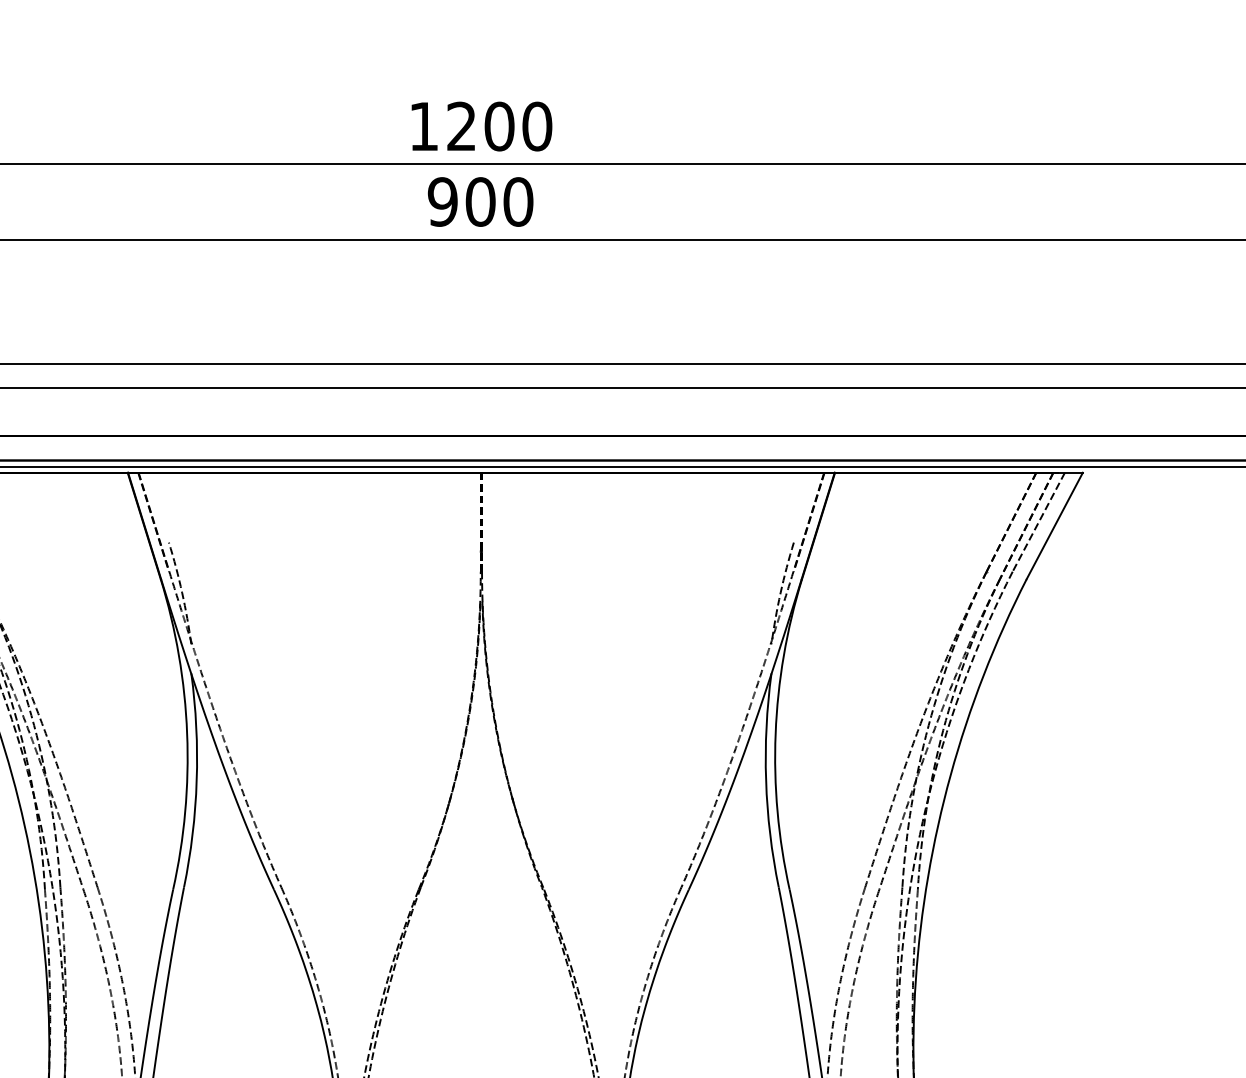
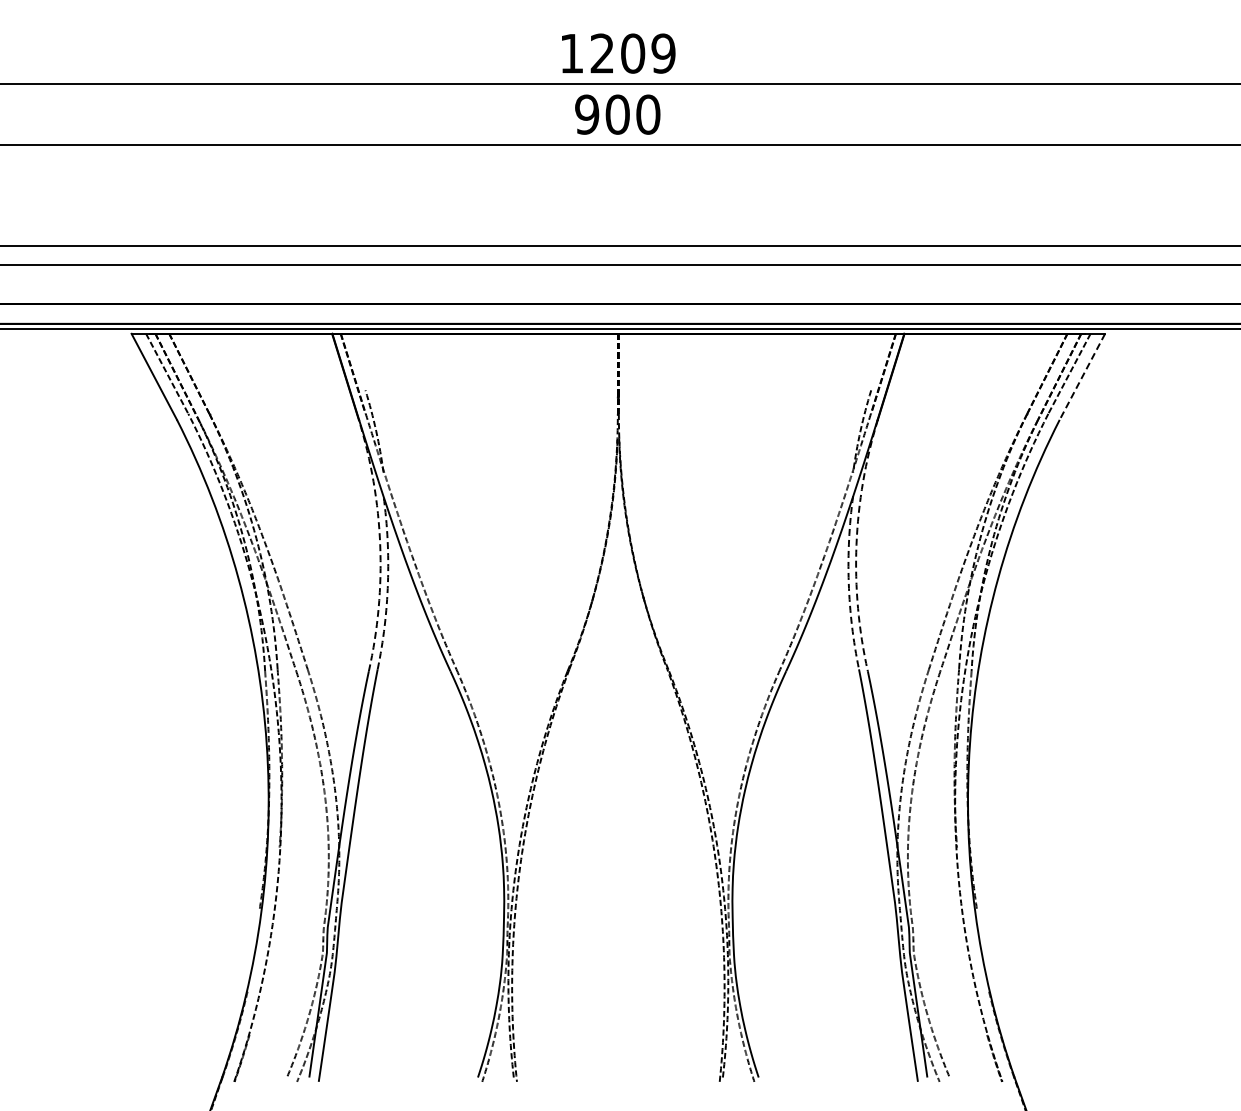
text: (537, 126) -> (663, 53), 1200 -> 1209
line: (1054, 525) -> (1082, 376), solid -> dashed
arc: (187, 733) -> (380, 544), solid -> dashed
arc: (775, 733) -> (856, 544), solid -> dashed
arc: (196, 781) -> (387, 583), solid -> dashed
arc: (765, 781) -> (848, 583), solid -> dashed

